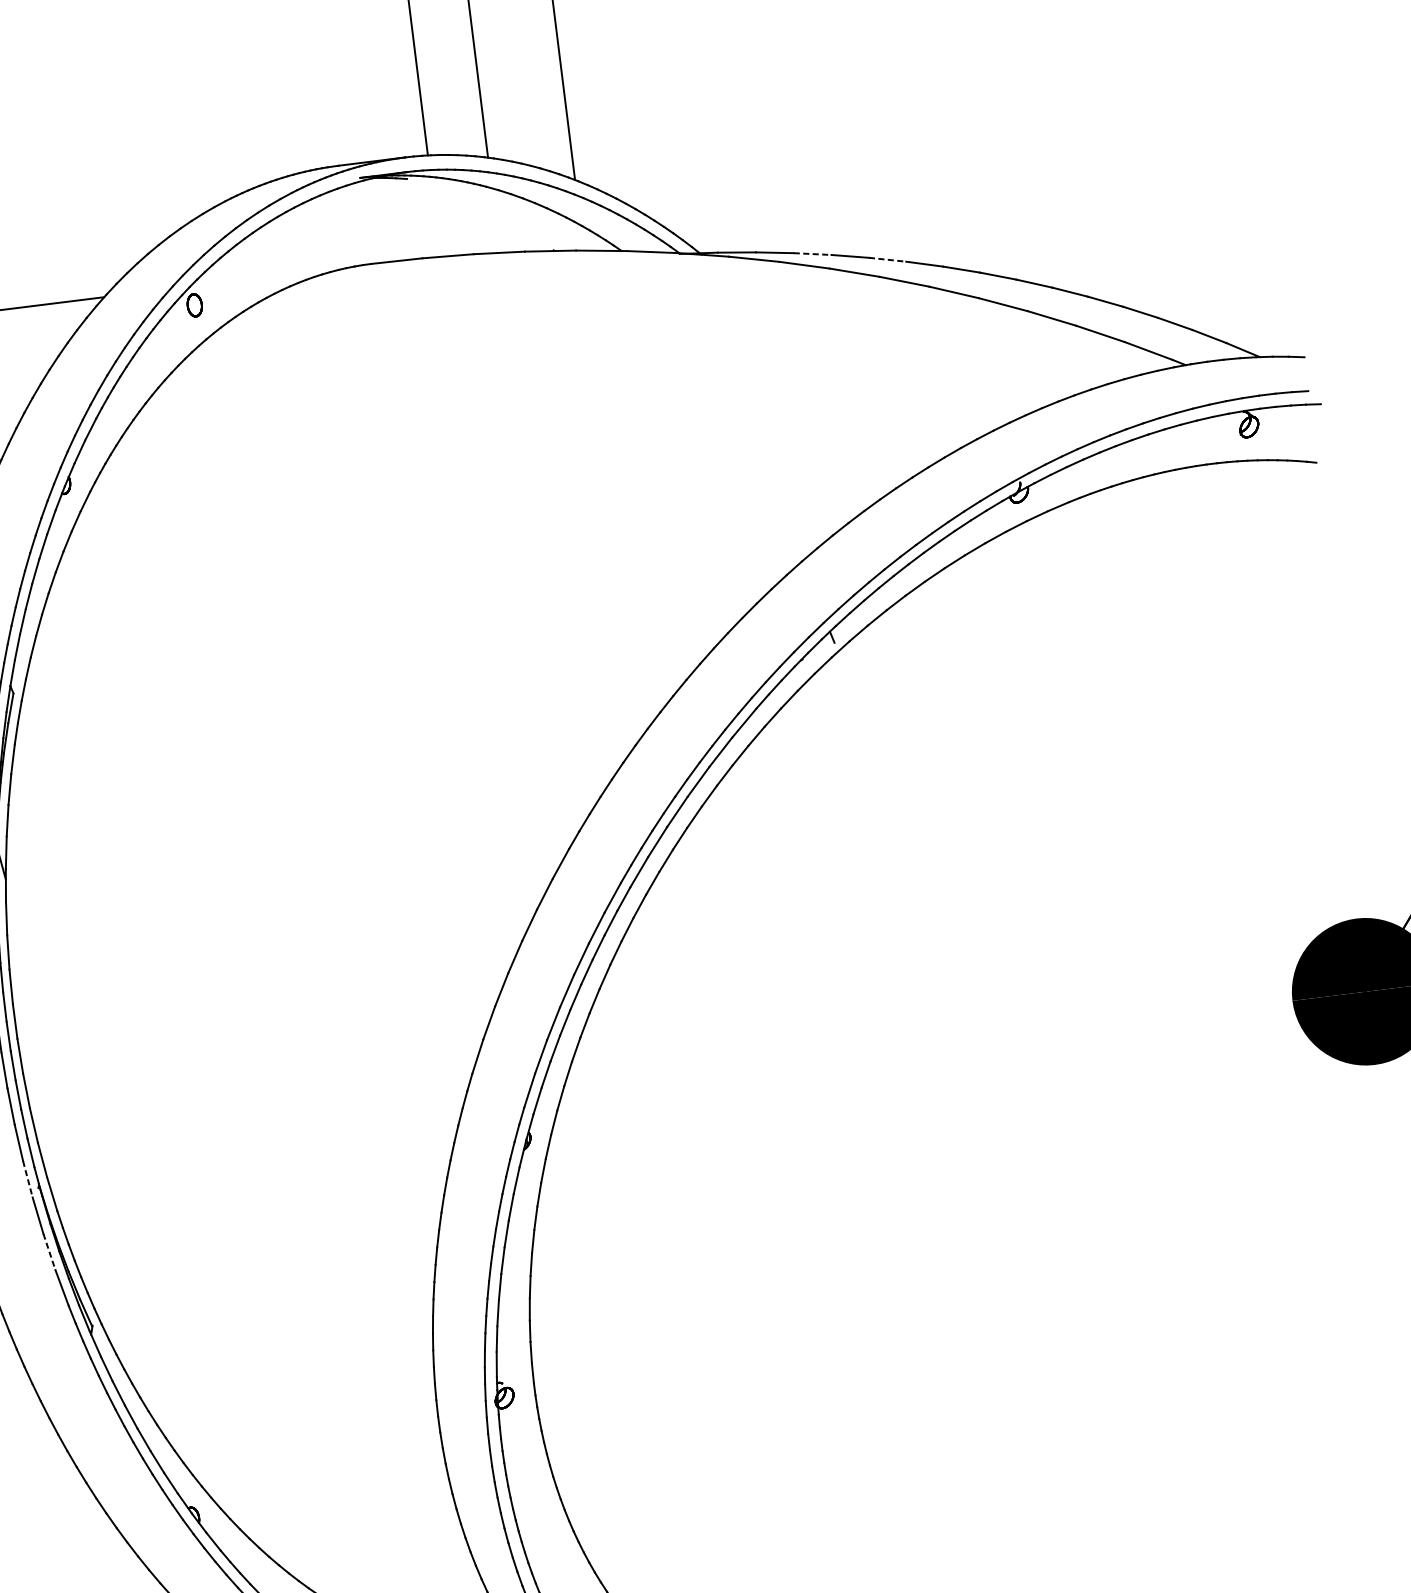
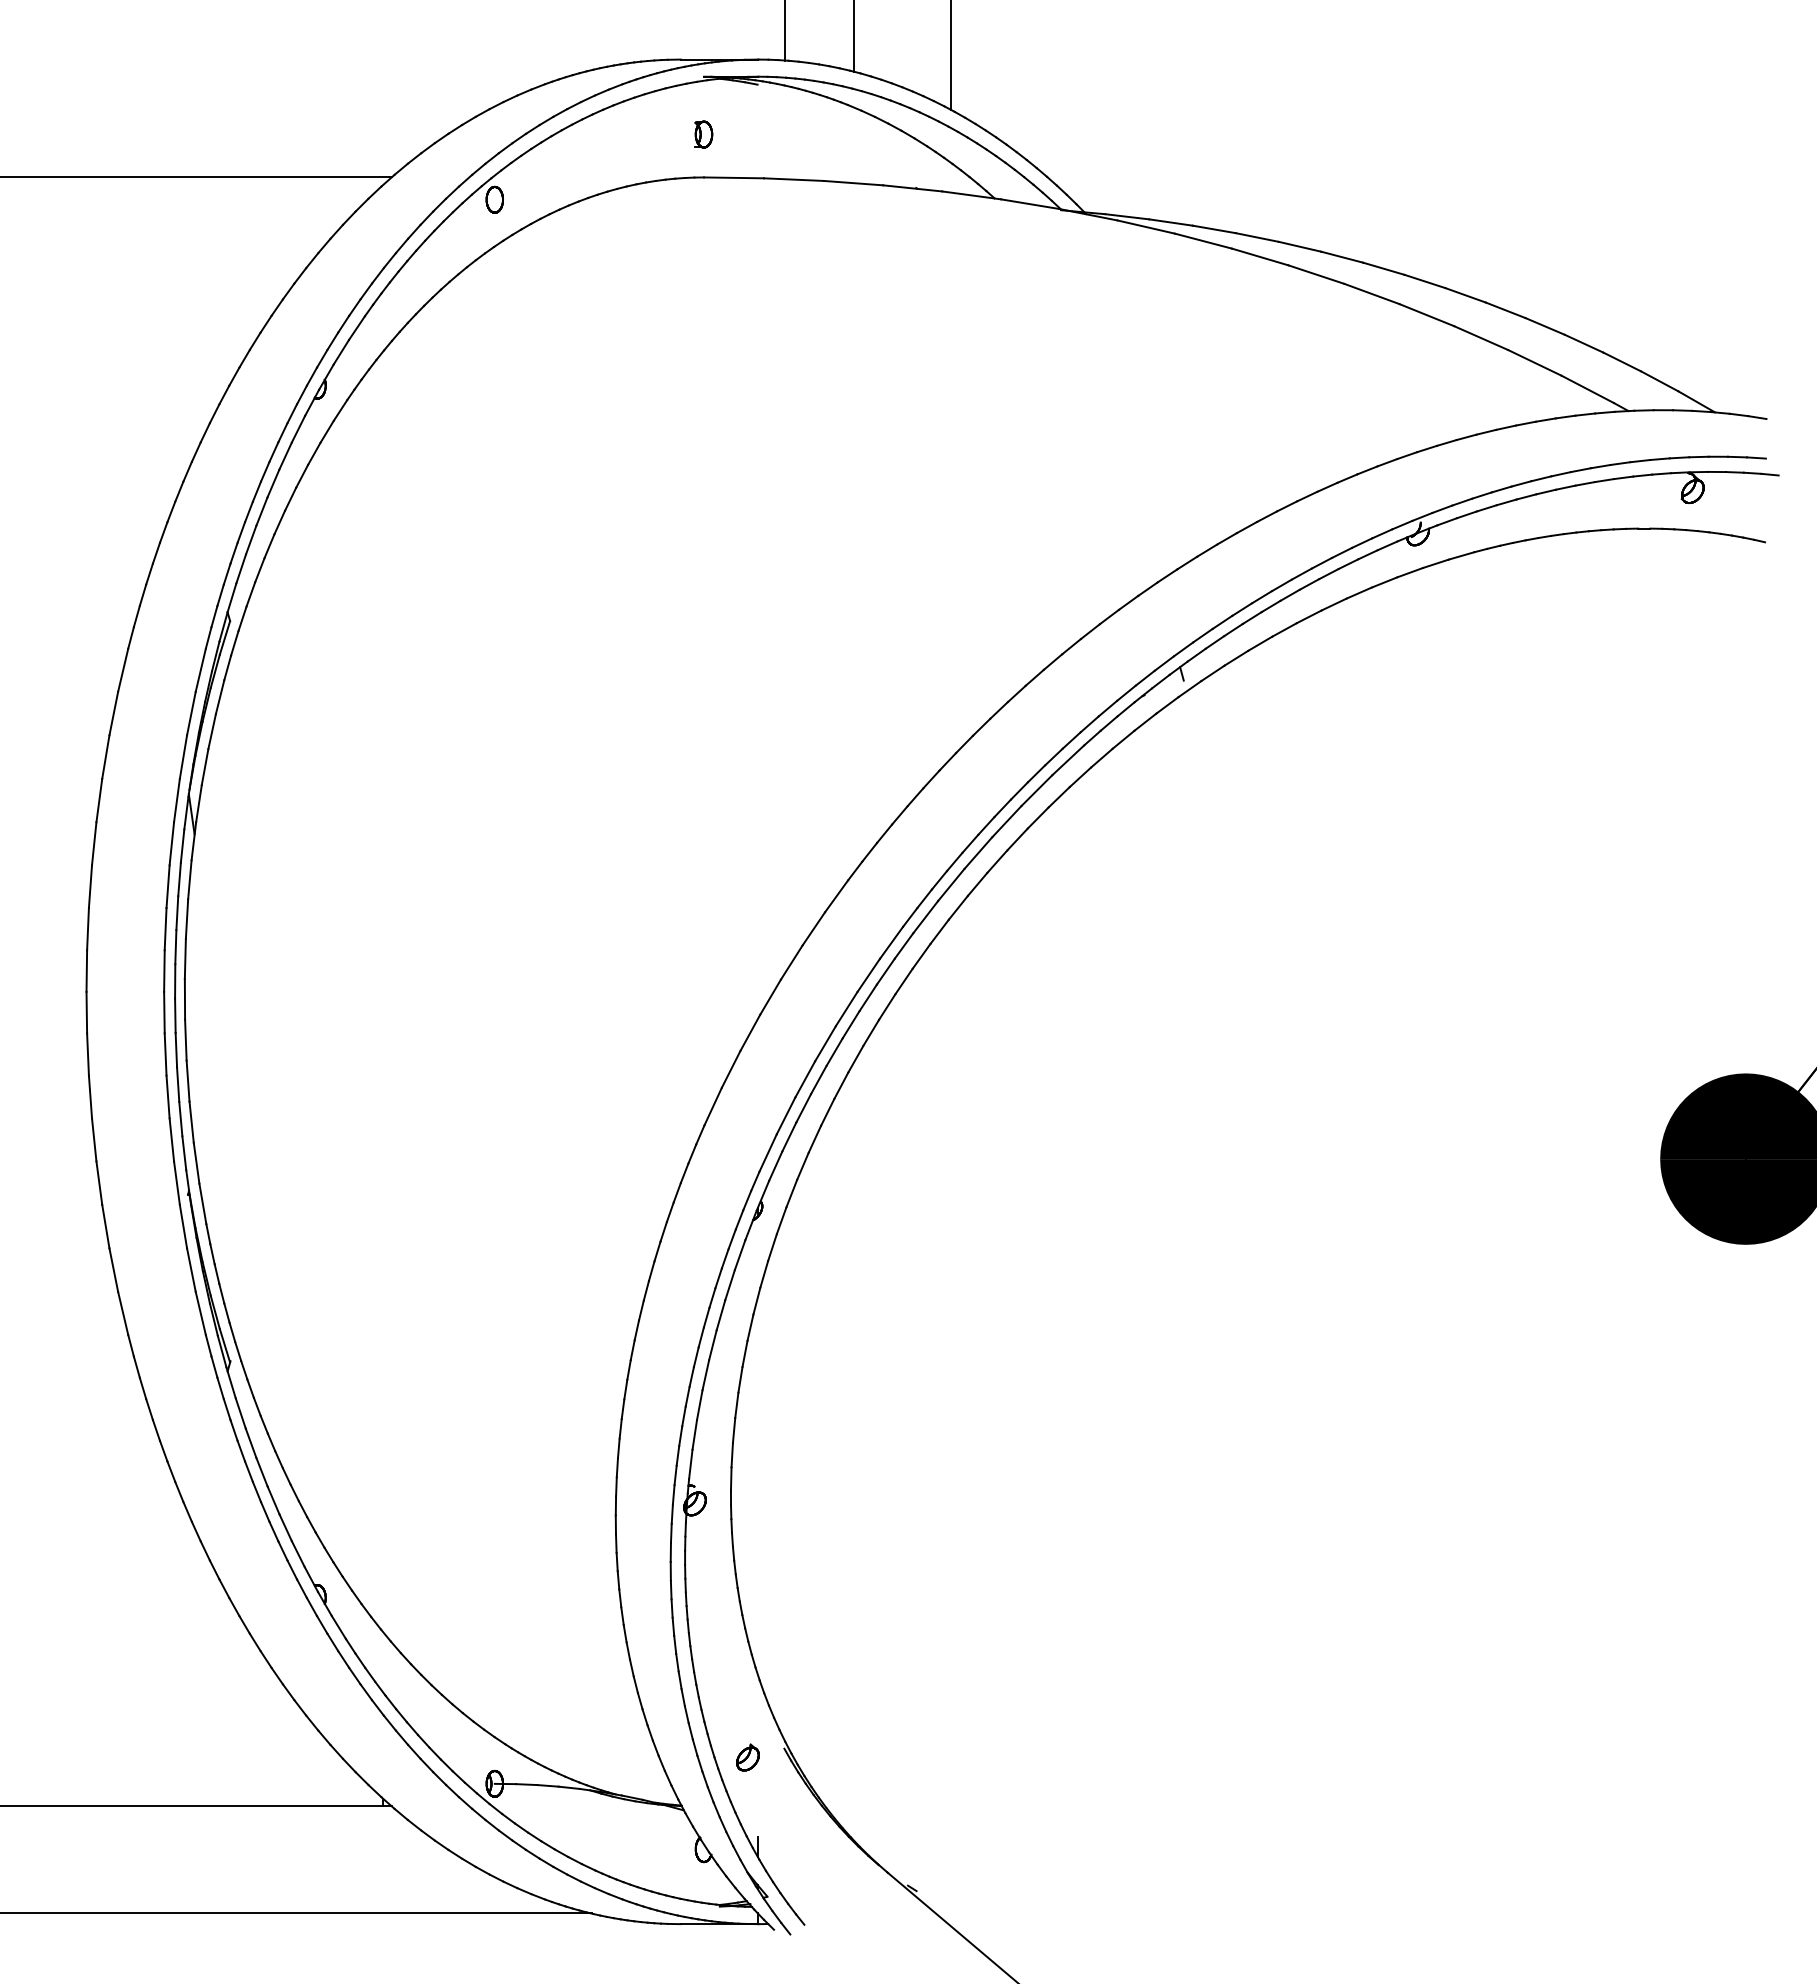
part: (366, 227) -> (703, 134), added
line: (812, 254) -> (1214, 229), dashed -> solid
line: (887, 259) -> (1299, 246), dashed -> solid
line: (27, 1179) -> (176, 1183), dashed -> solid
line: (49, 1252) -> (191, 1270), dashed -> solid

